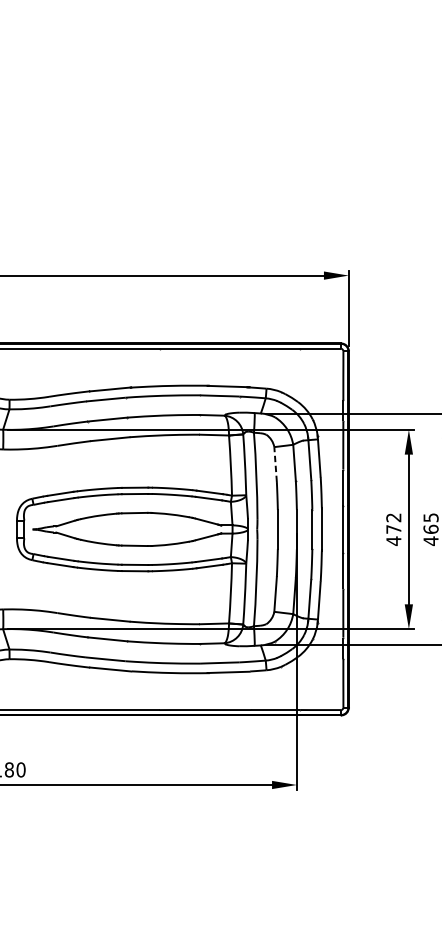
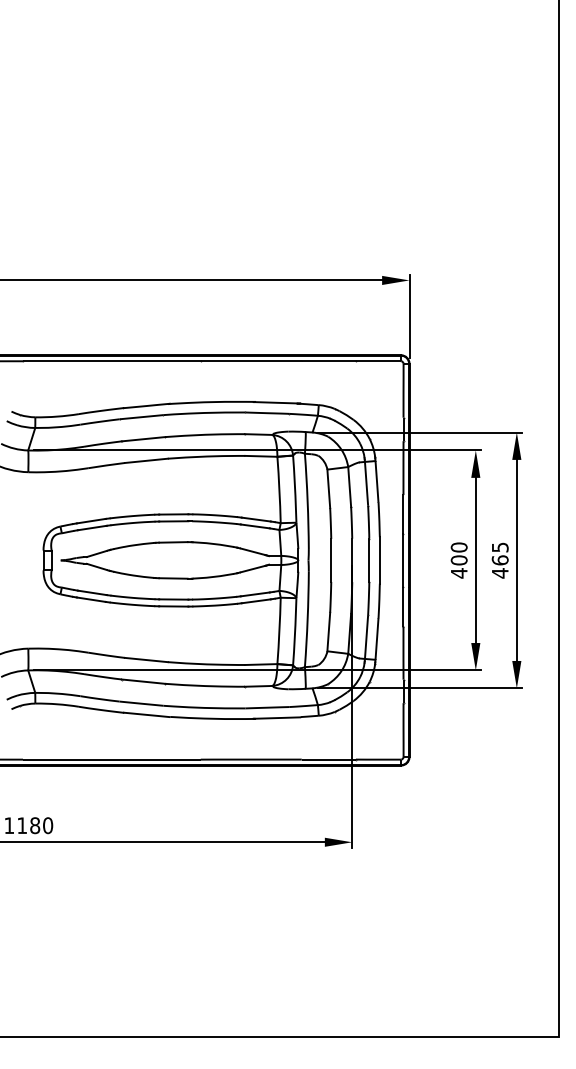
line: (275, 464) -> (328, 488), dashed -> solid
text: (393, 523) -> (458, 553), 472 -> 400

